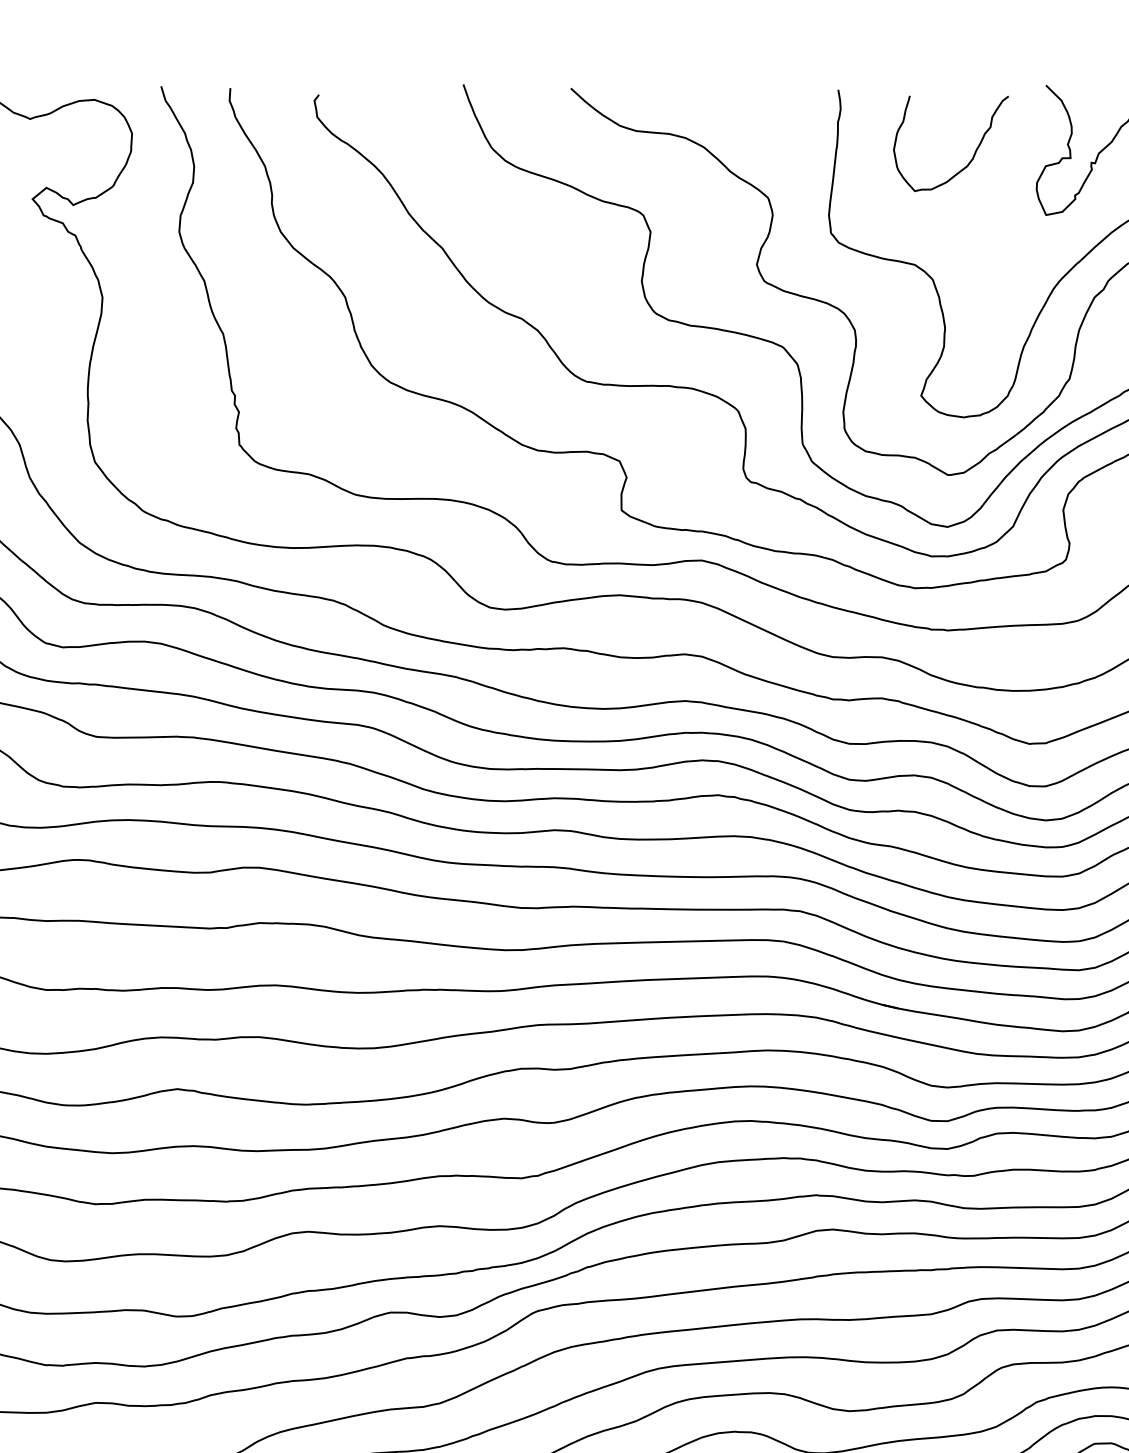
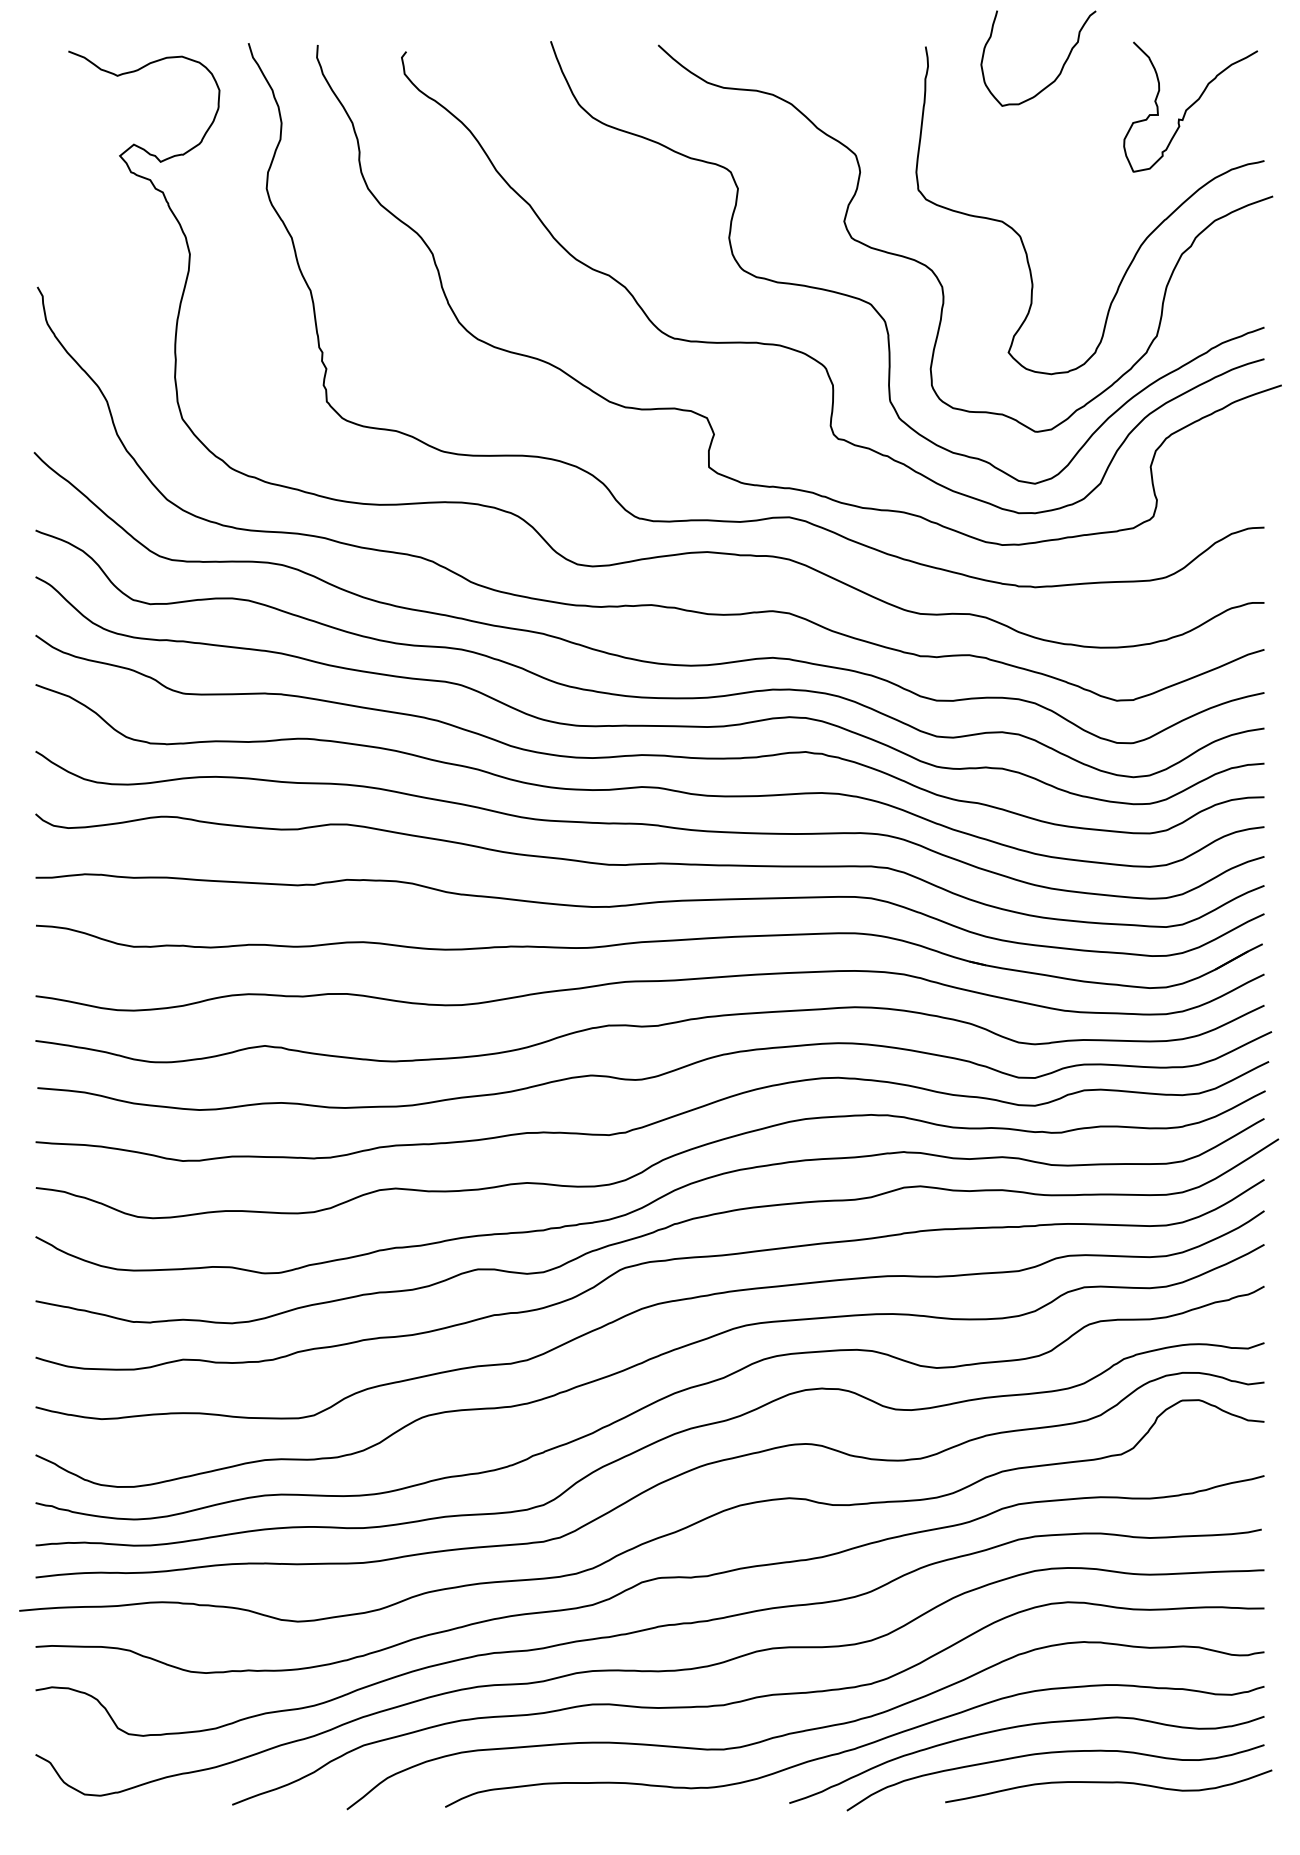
curve: (974, 152) -> (1061, 67), moved

